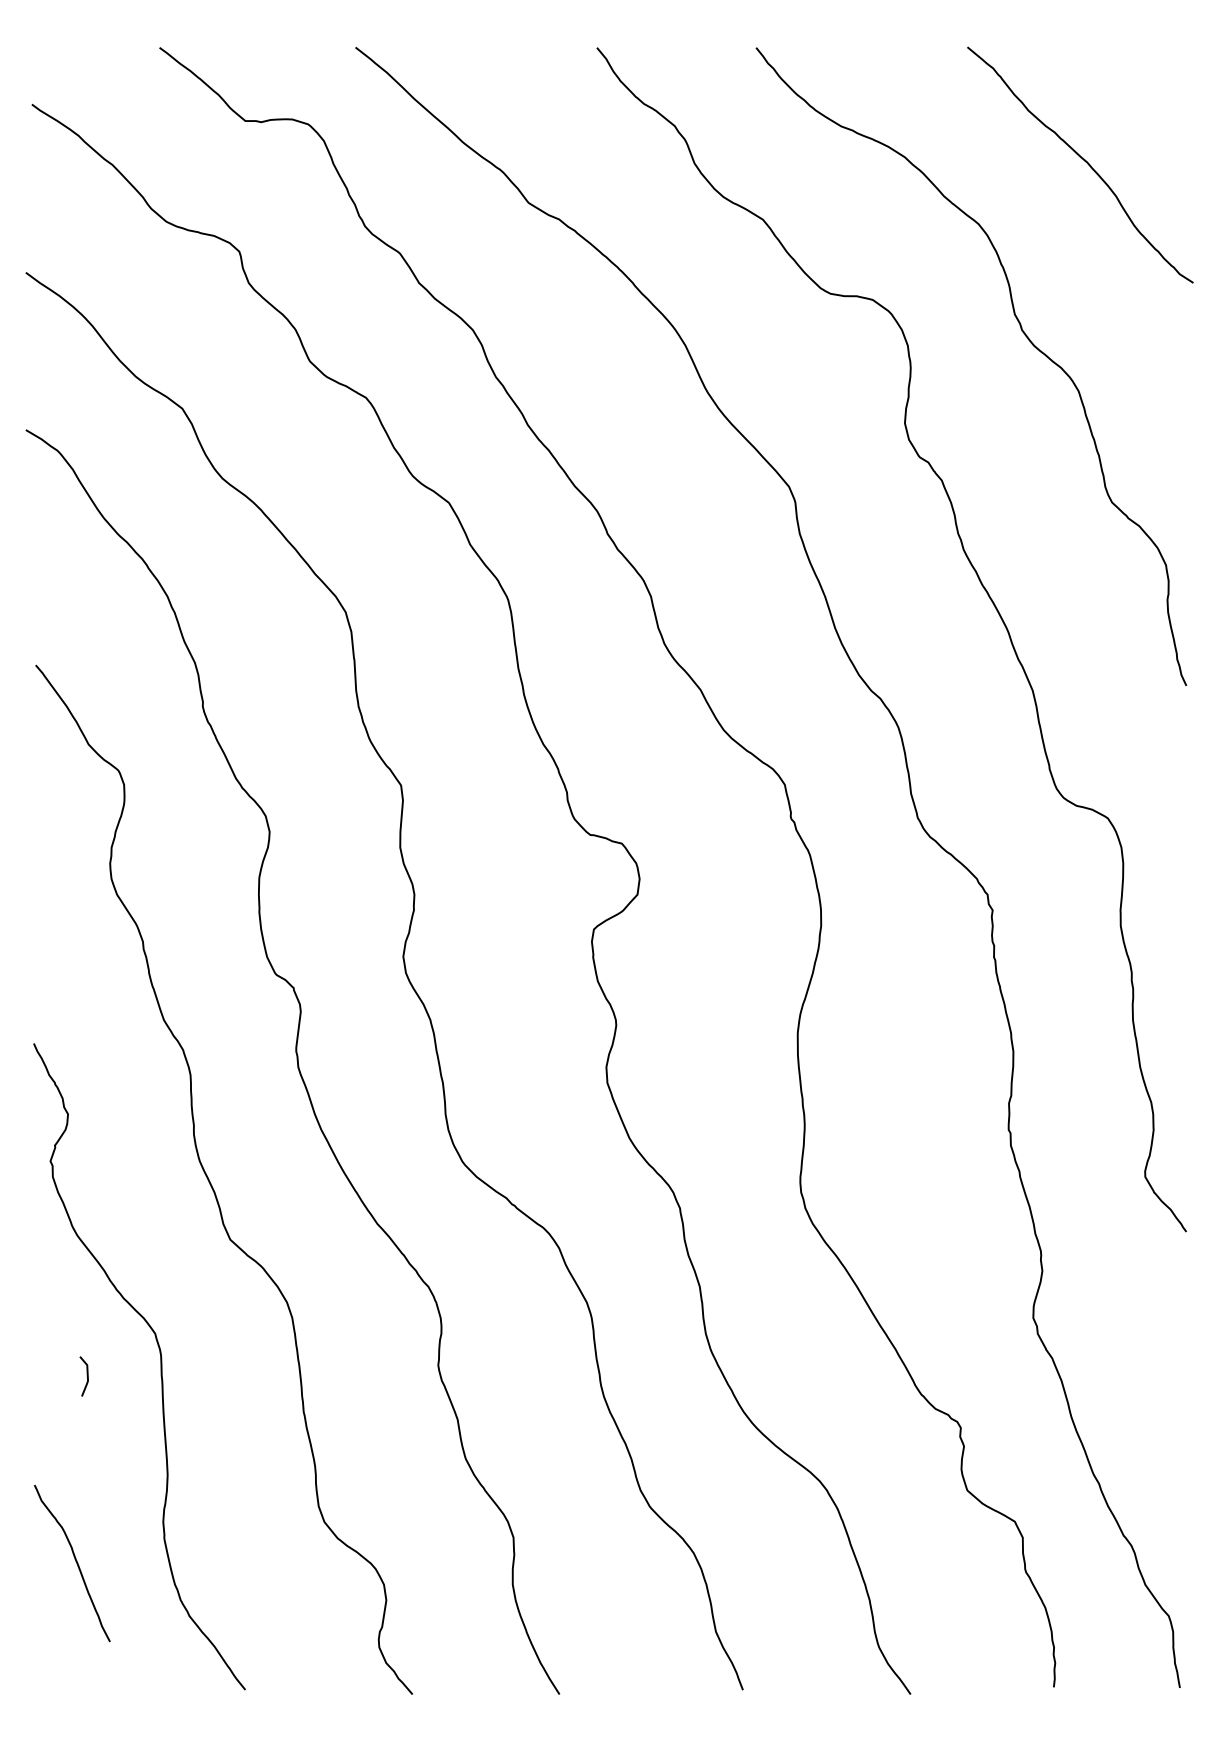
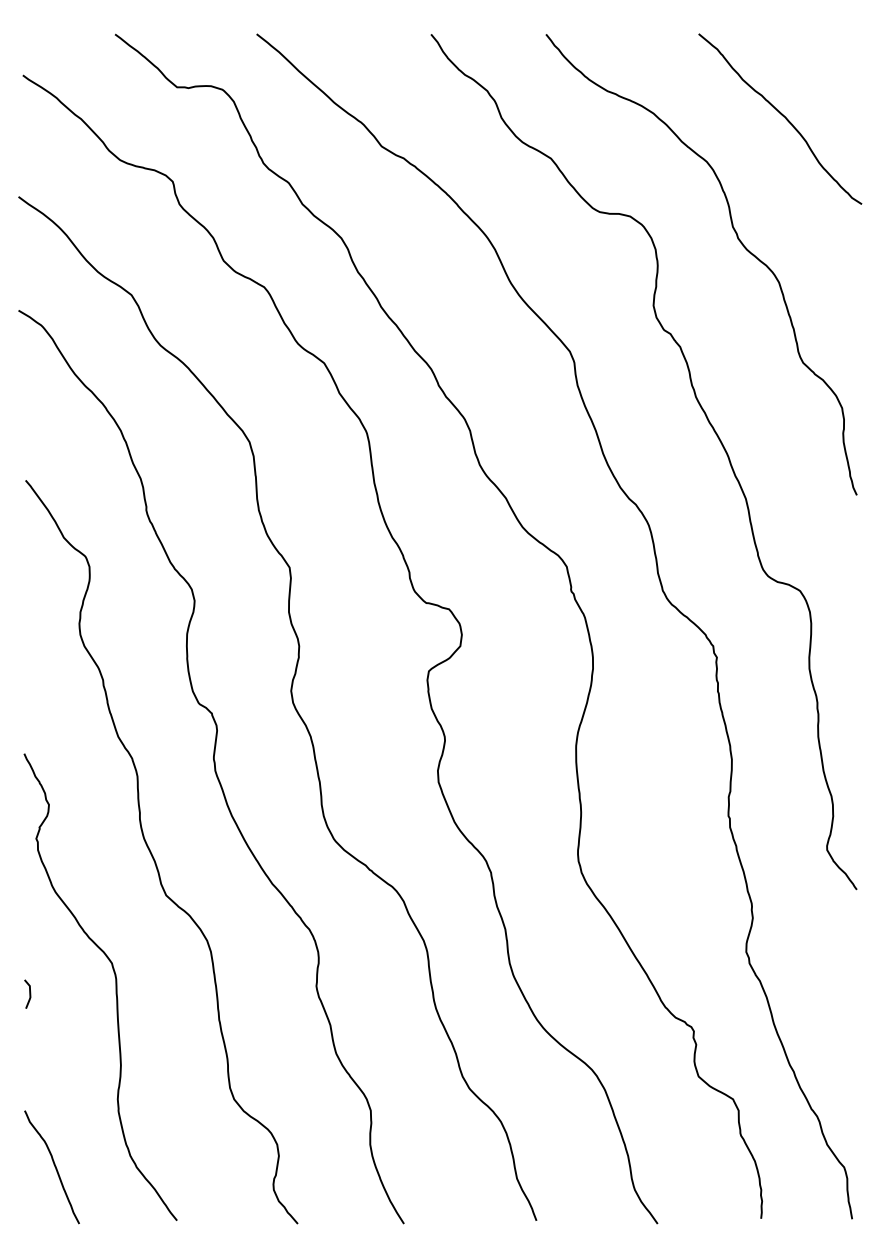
line: (86, 1375) -> (29, 993), moved
curve: (75, 1563) -> (54, 1167), moved

